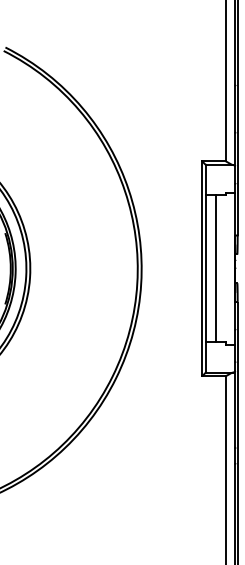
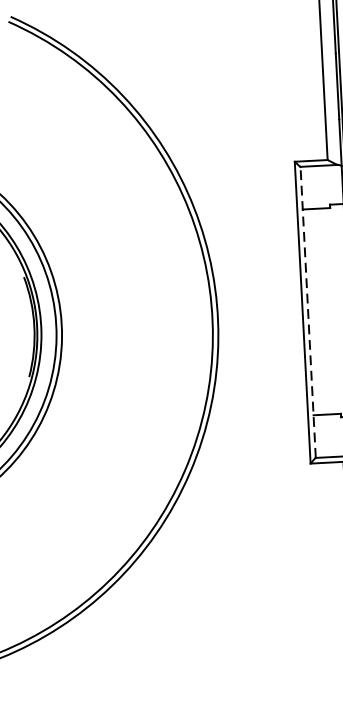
line: (206, 268) -> (308, 311), solid -> dashed
line: (215, 268) -> (321, 311), removed

